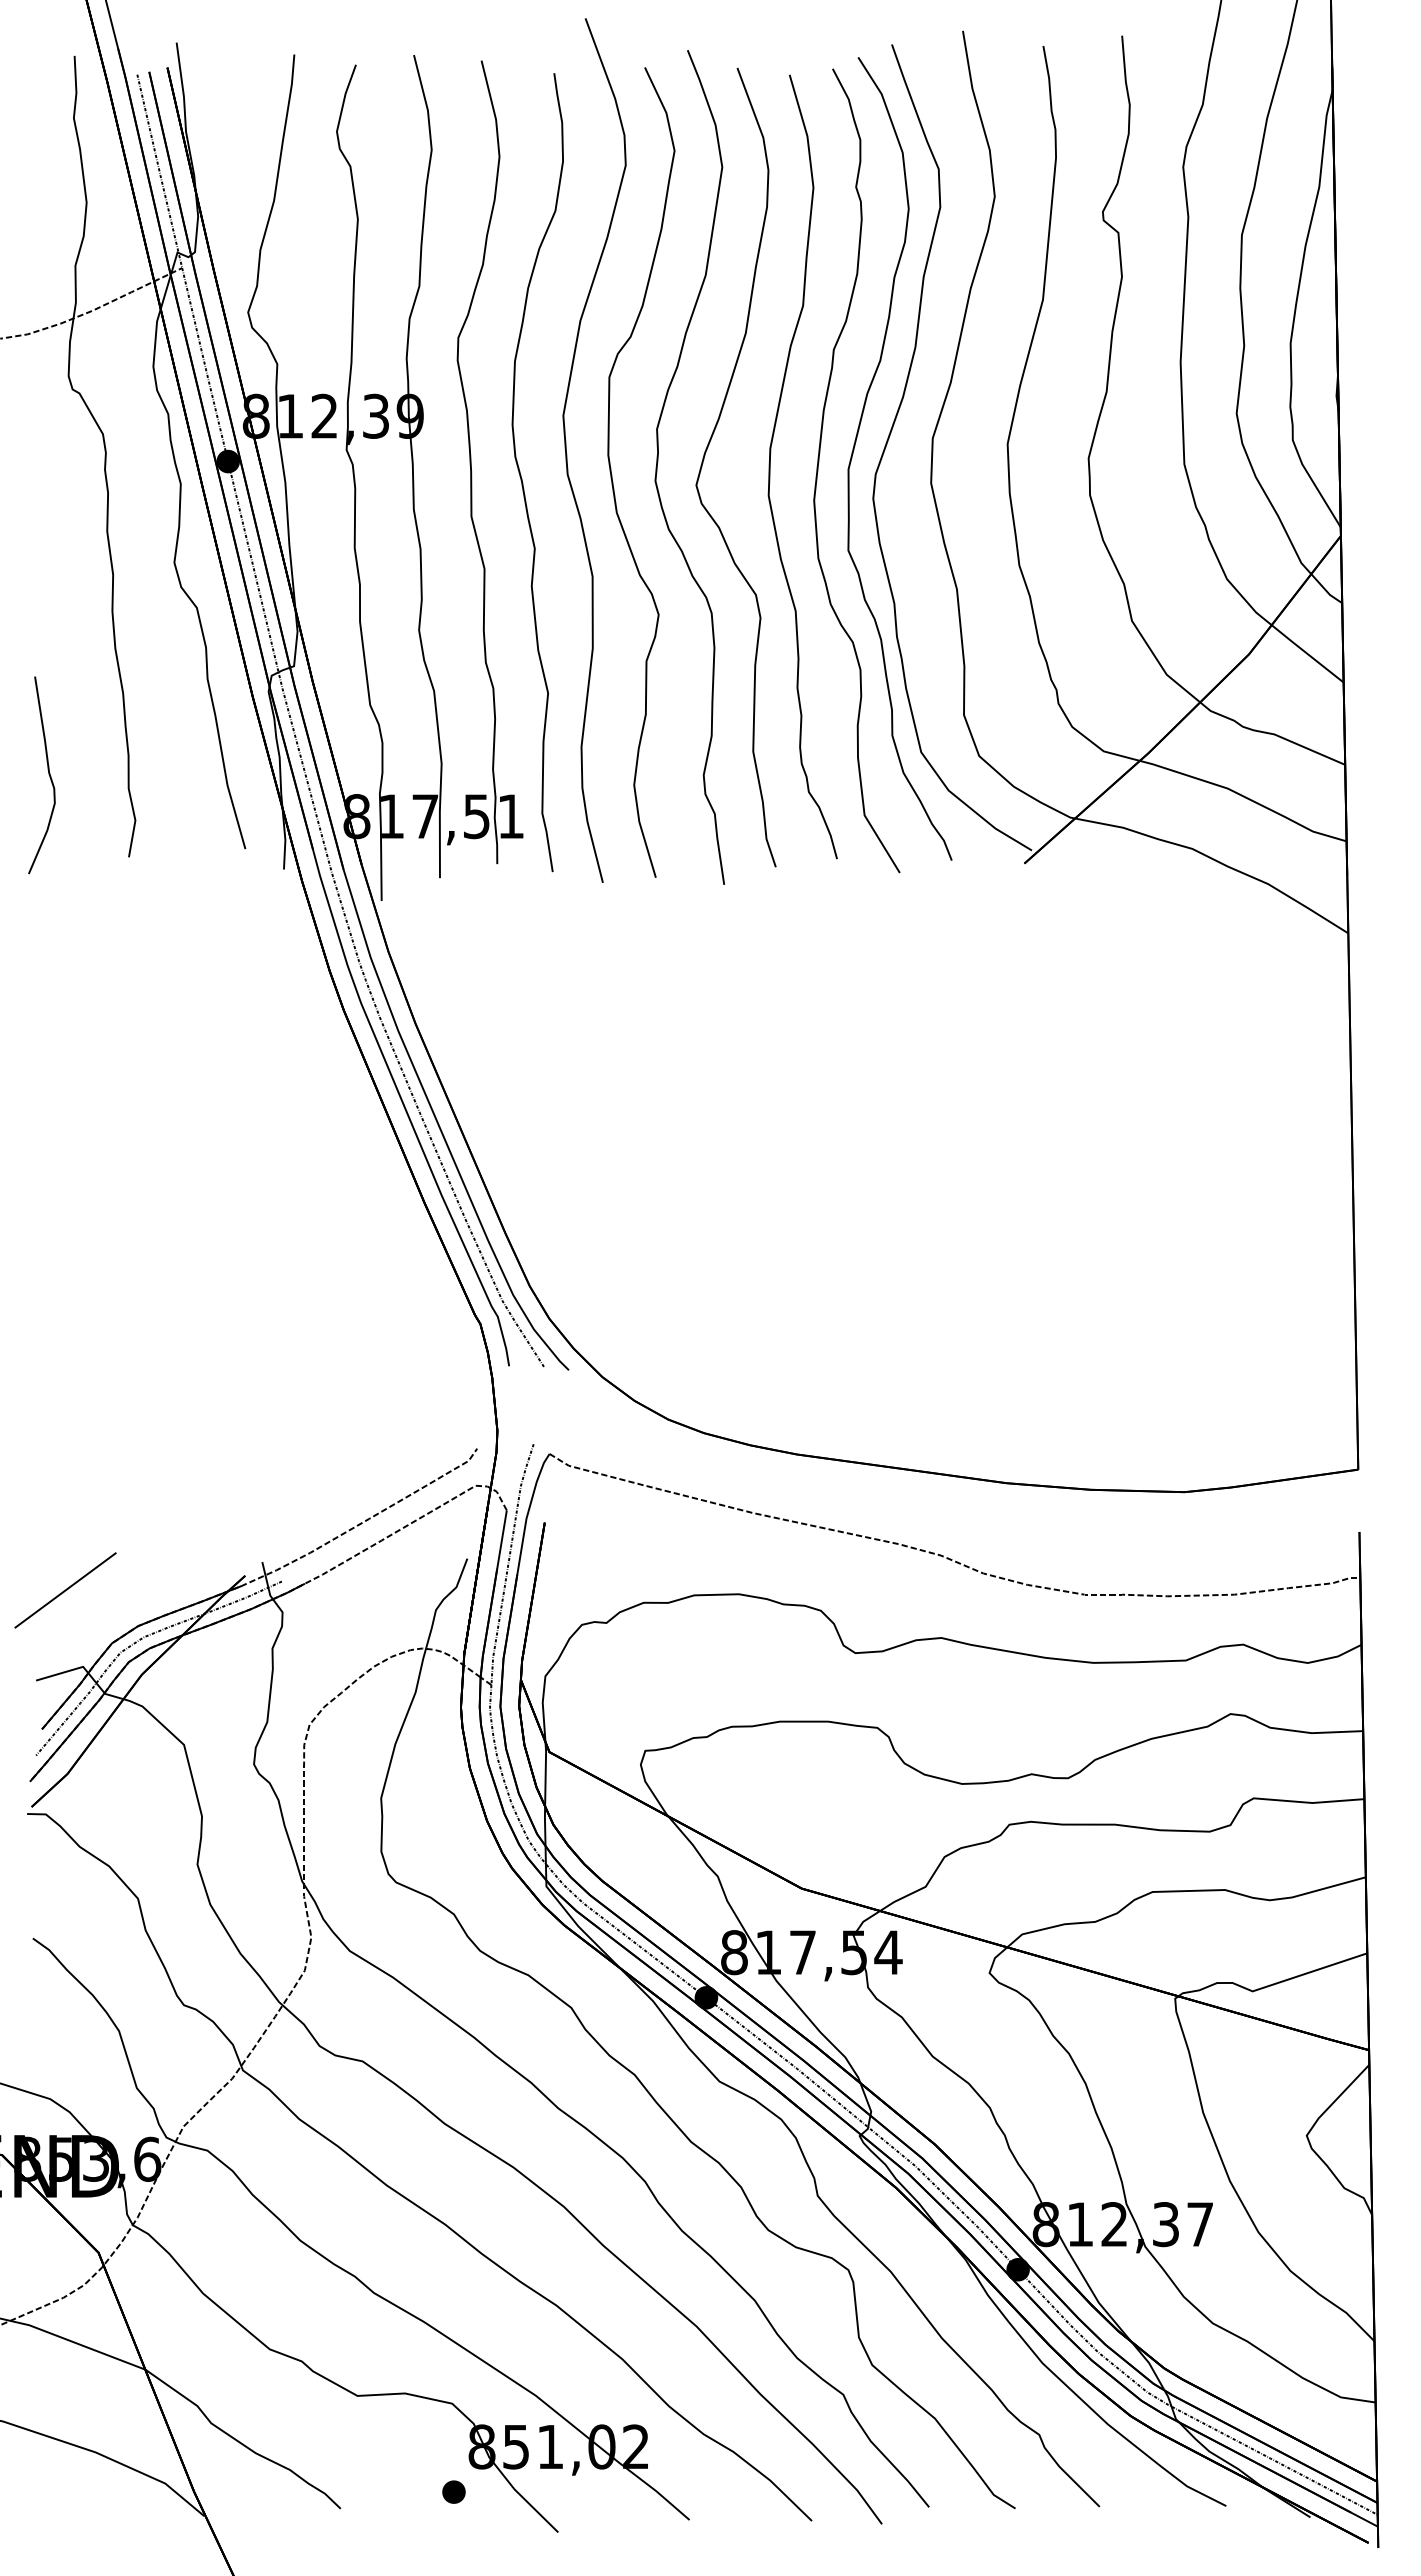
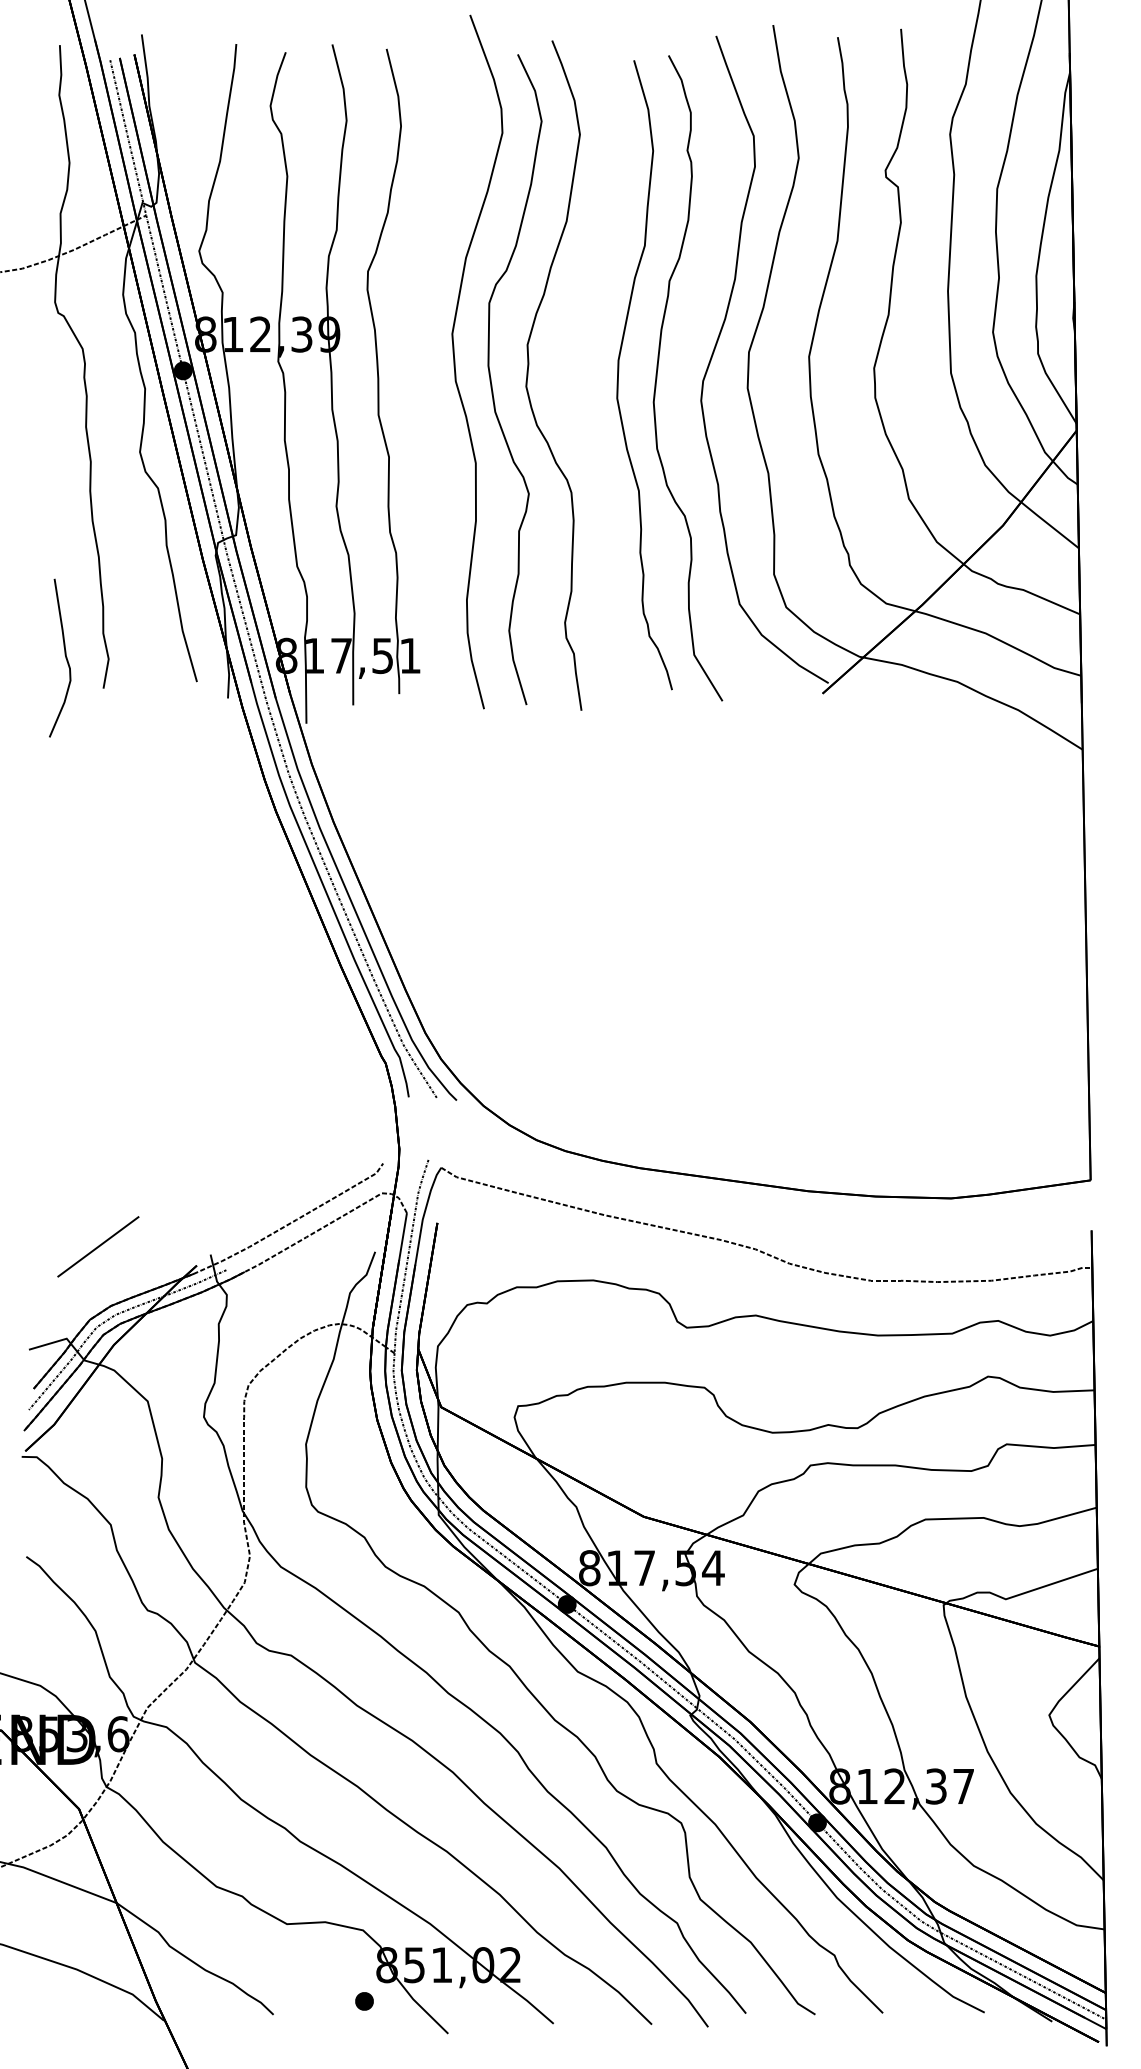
part: (855, 446) -> (686, 358), removed
curve: (704, 459) -> (565, 369), removed
curve: (521, 474) -> (418, 381), removed
part: (48, 774) -> (65, 657), moved
line: (65, 1590) -> (98, 1246), moved

